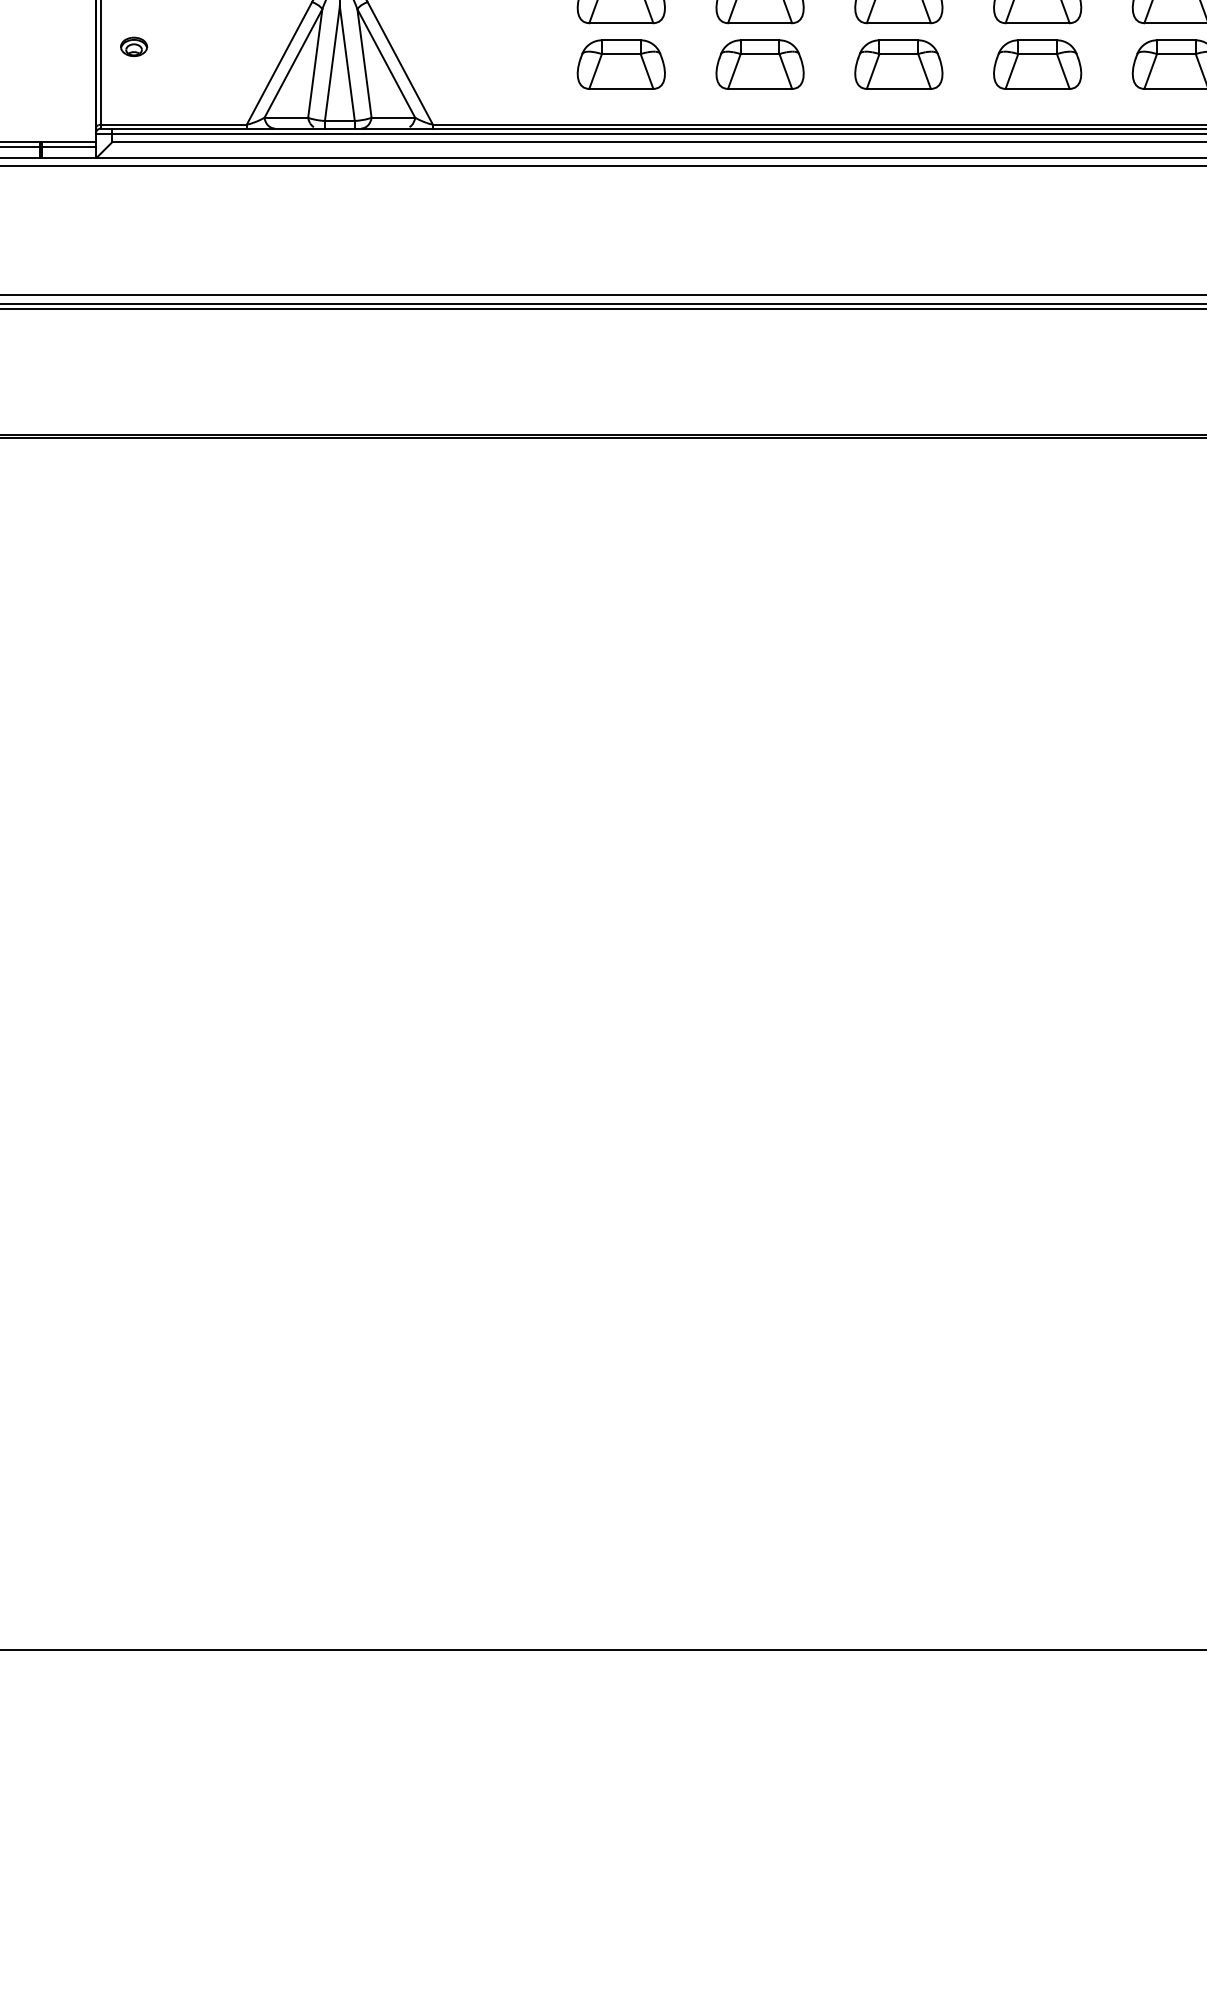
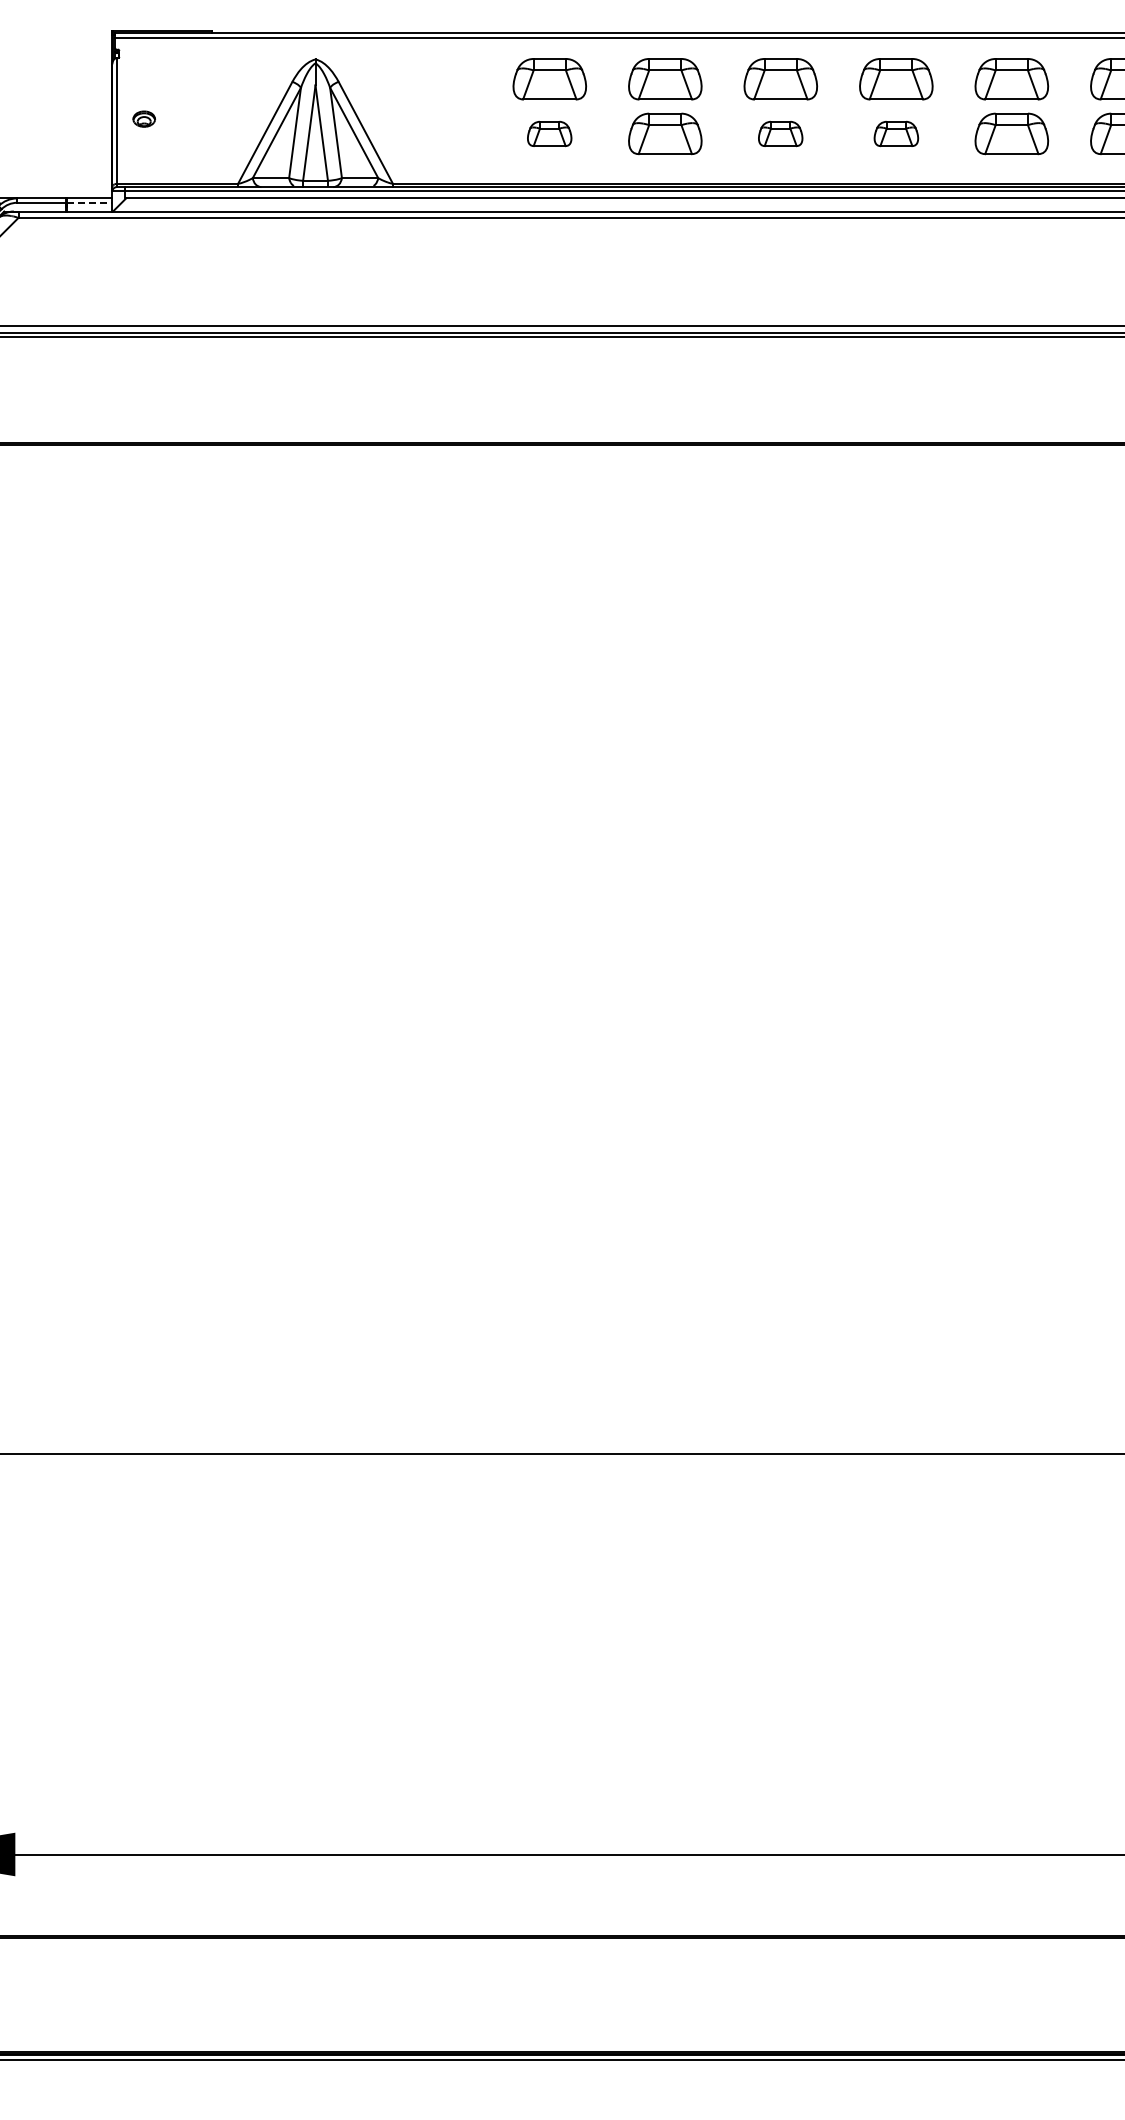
part: (620, 64) -> (549, 133), size x0.6
part: (898, 64) -> (780, 133), size x0.6
part: (1037, 64) -> (896, 133), size x0.6
line: (69, 147) -> (90, 202), solid -> dashed

